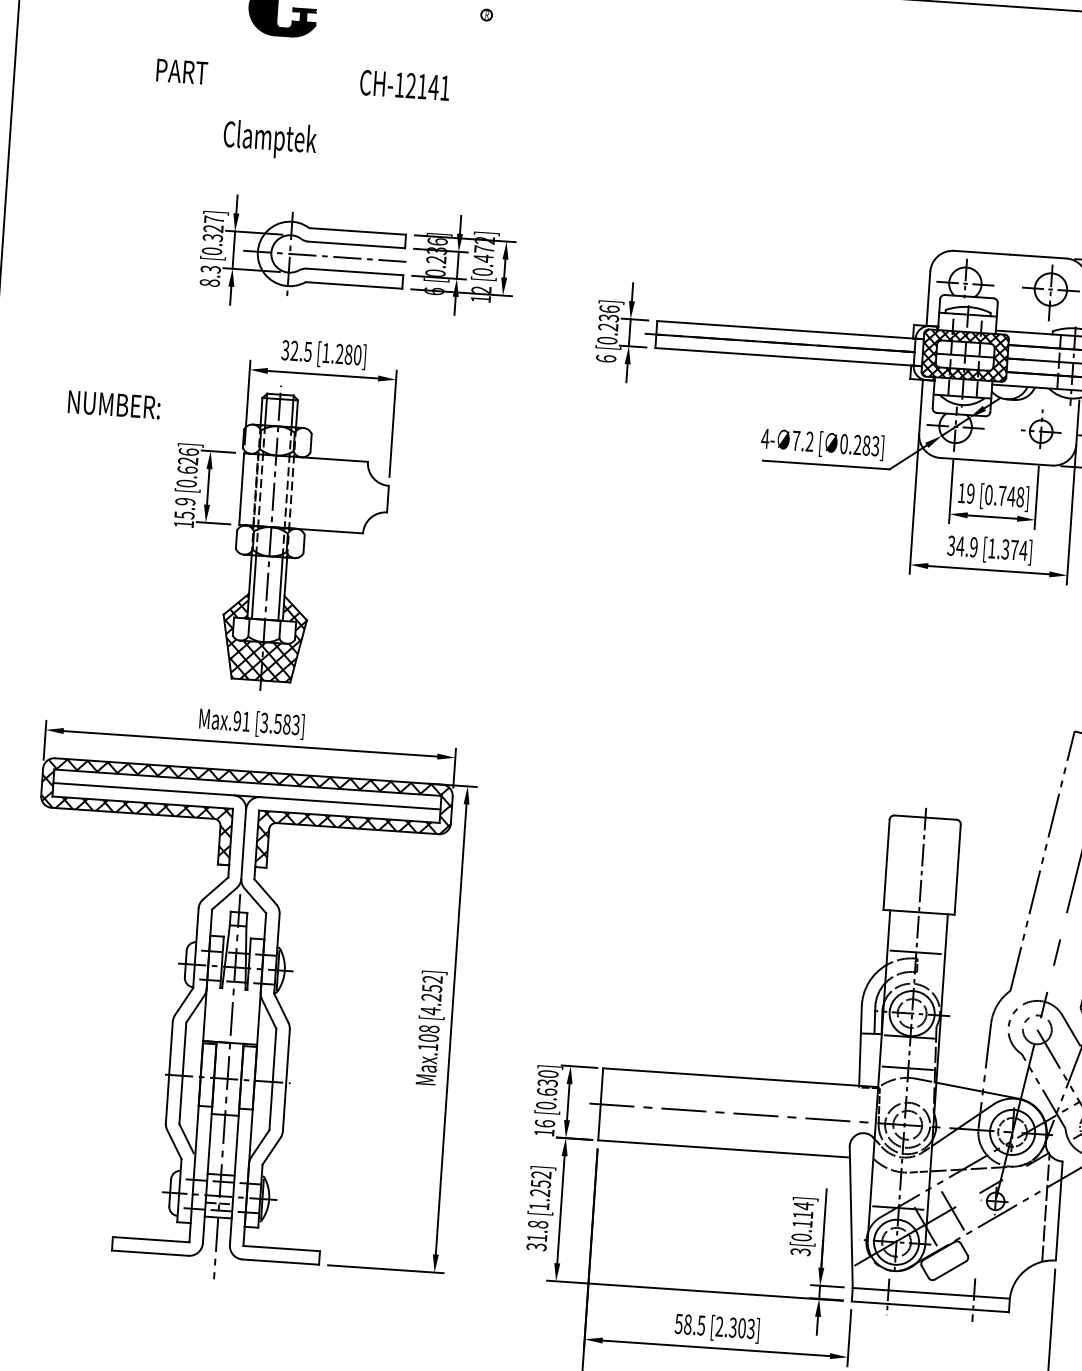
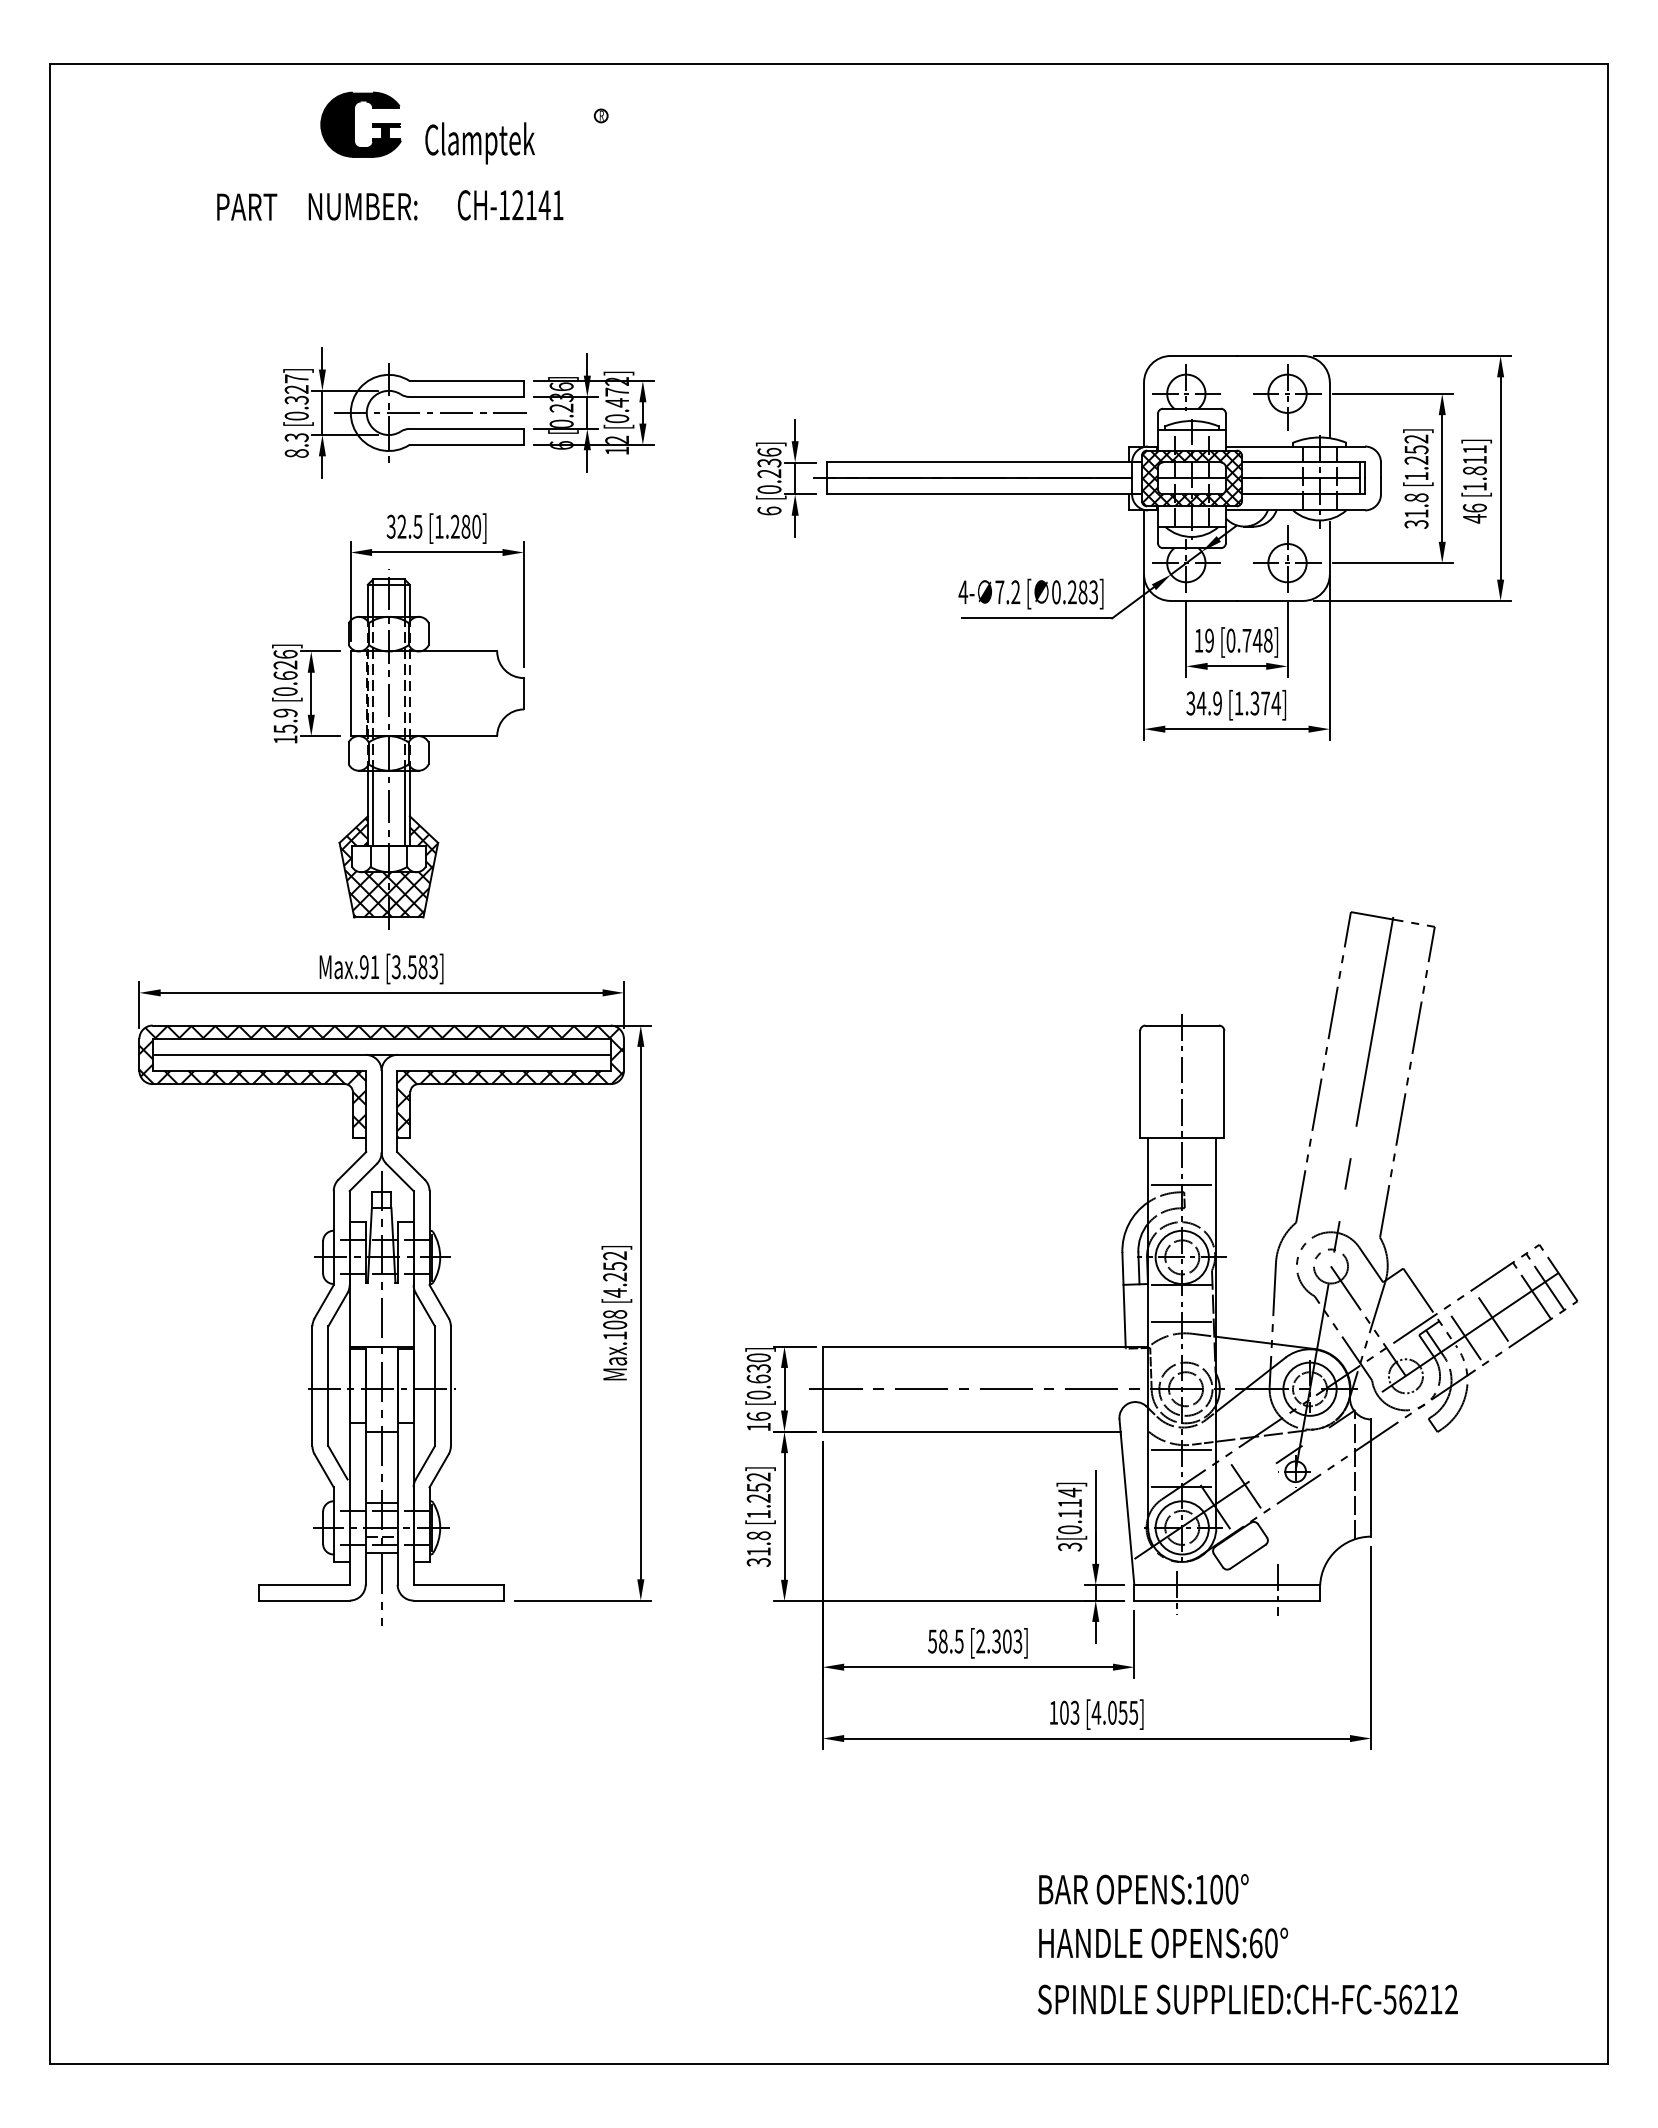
text: (269, 140) -> (479, 143), moved
text: (113, 404) -> (362, 206), moved
part: (1041, 428) -> (1287, 558), size x1.43
line: (900, 1176) -> (1181, 1450), added

